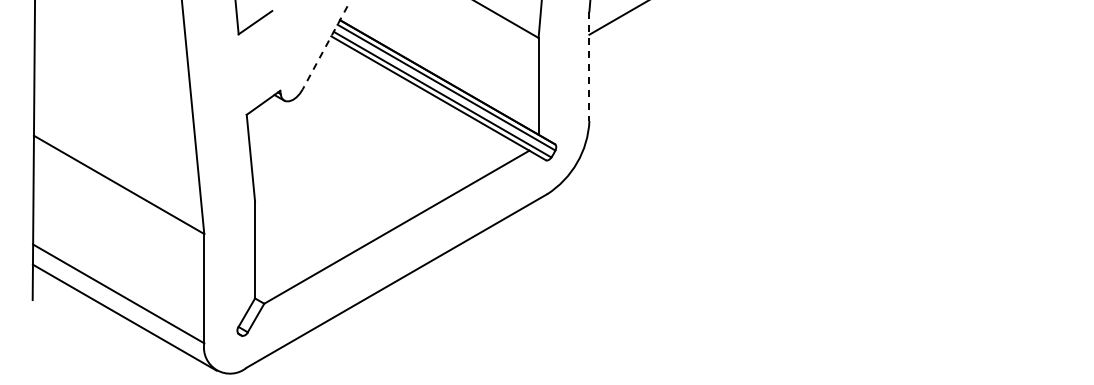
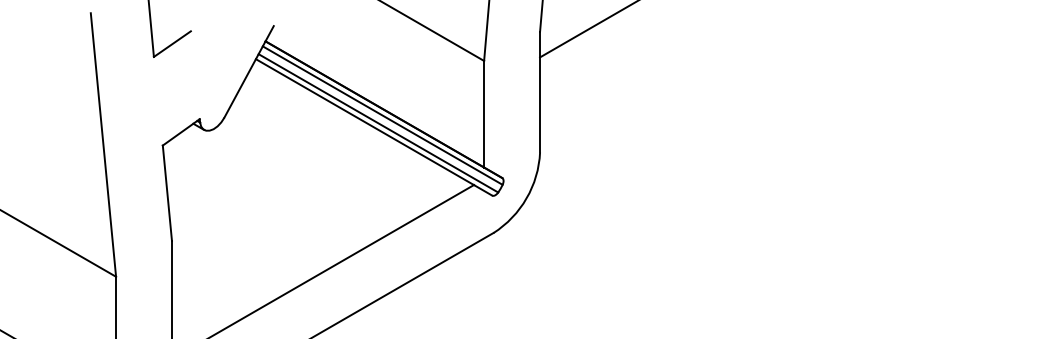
line: (324, 48) -> (248, 72), dashed -> solid
line: (589, 66) -> (540, 92), dashed -> solid

